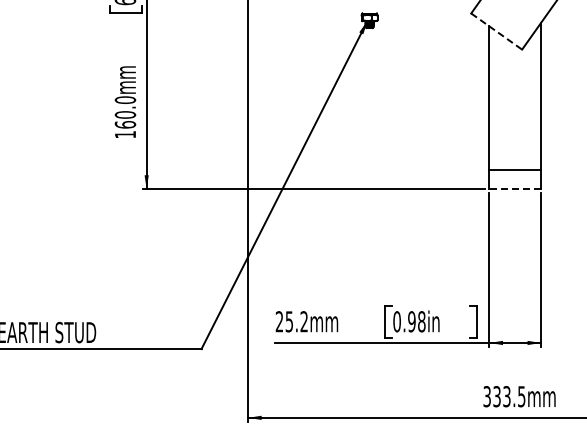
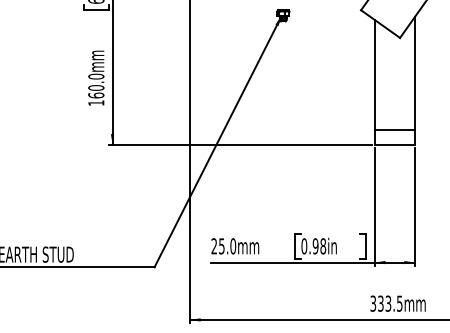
line: (497, 31) -> (381, 24), dashed -> solid
line: (514, 188) -> (394, 144), dashed -> solid
text: (304, 321) -> (233, 246), 25.2mm -> 25.0mm

